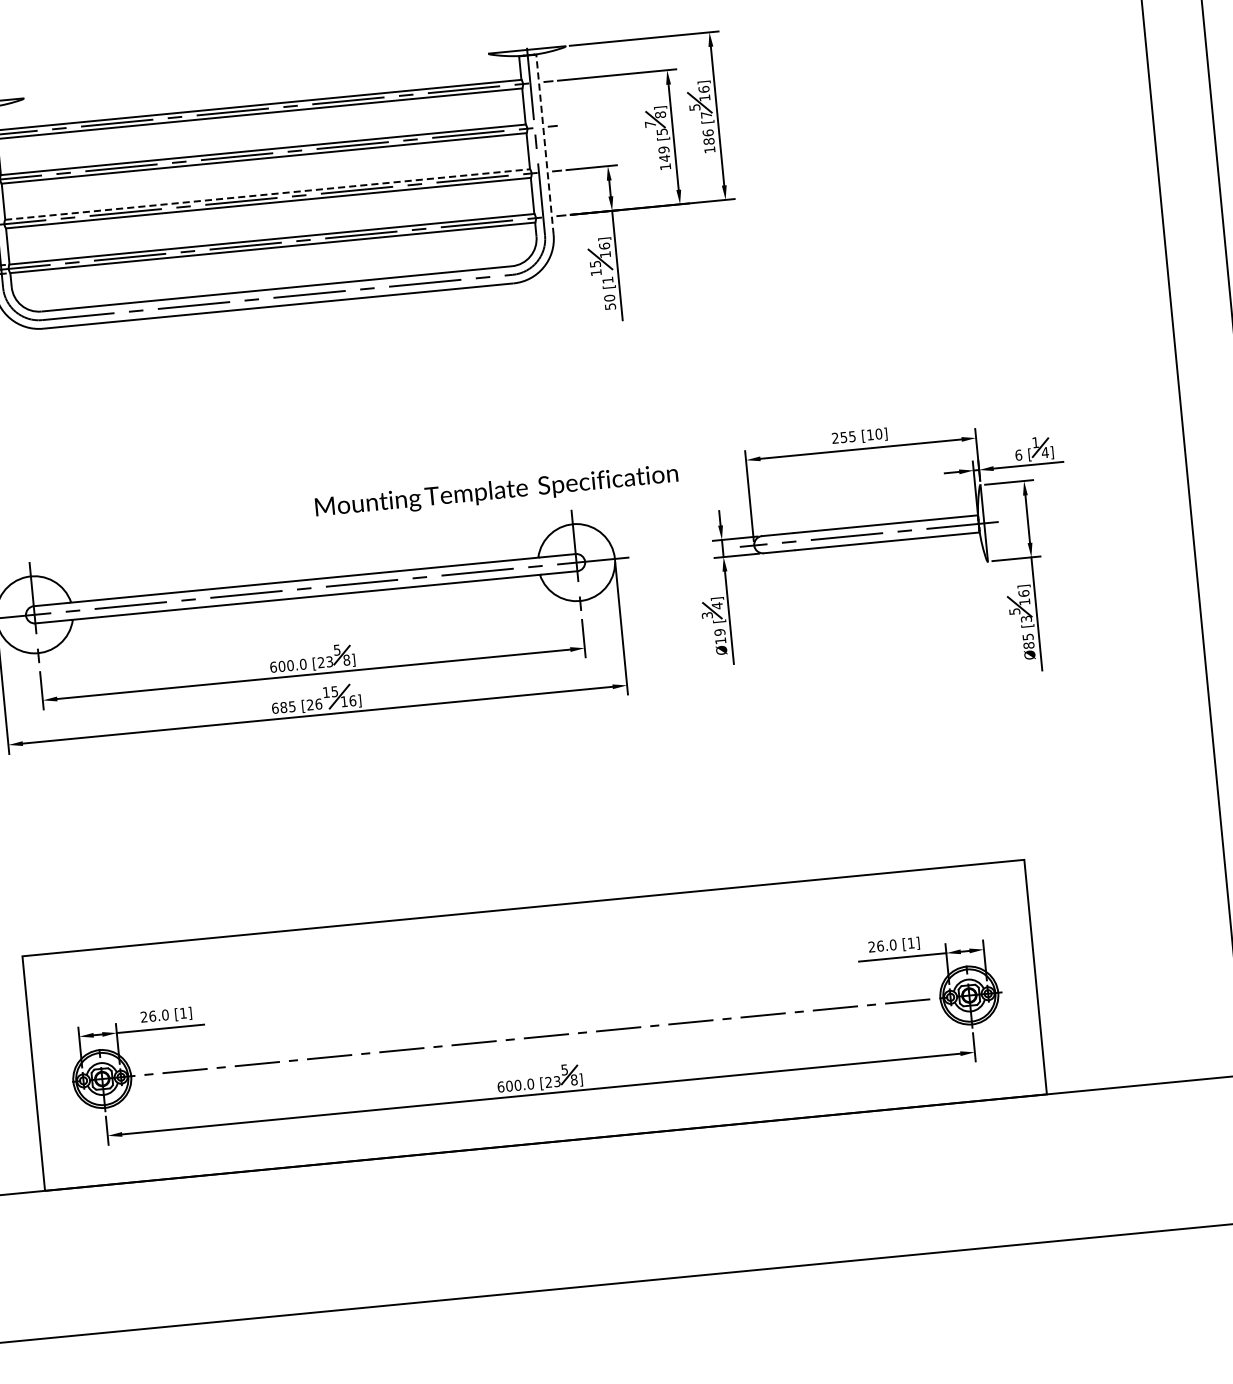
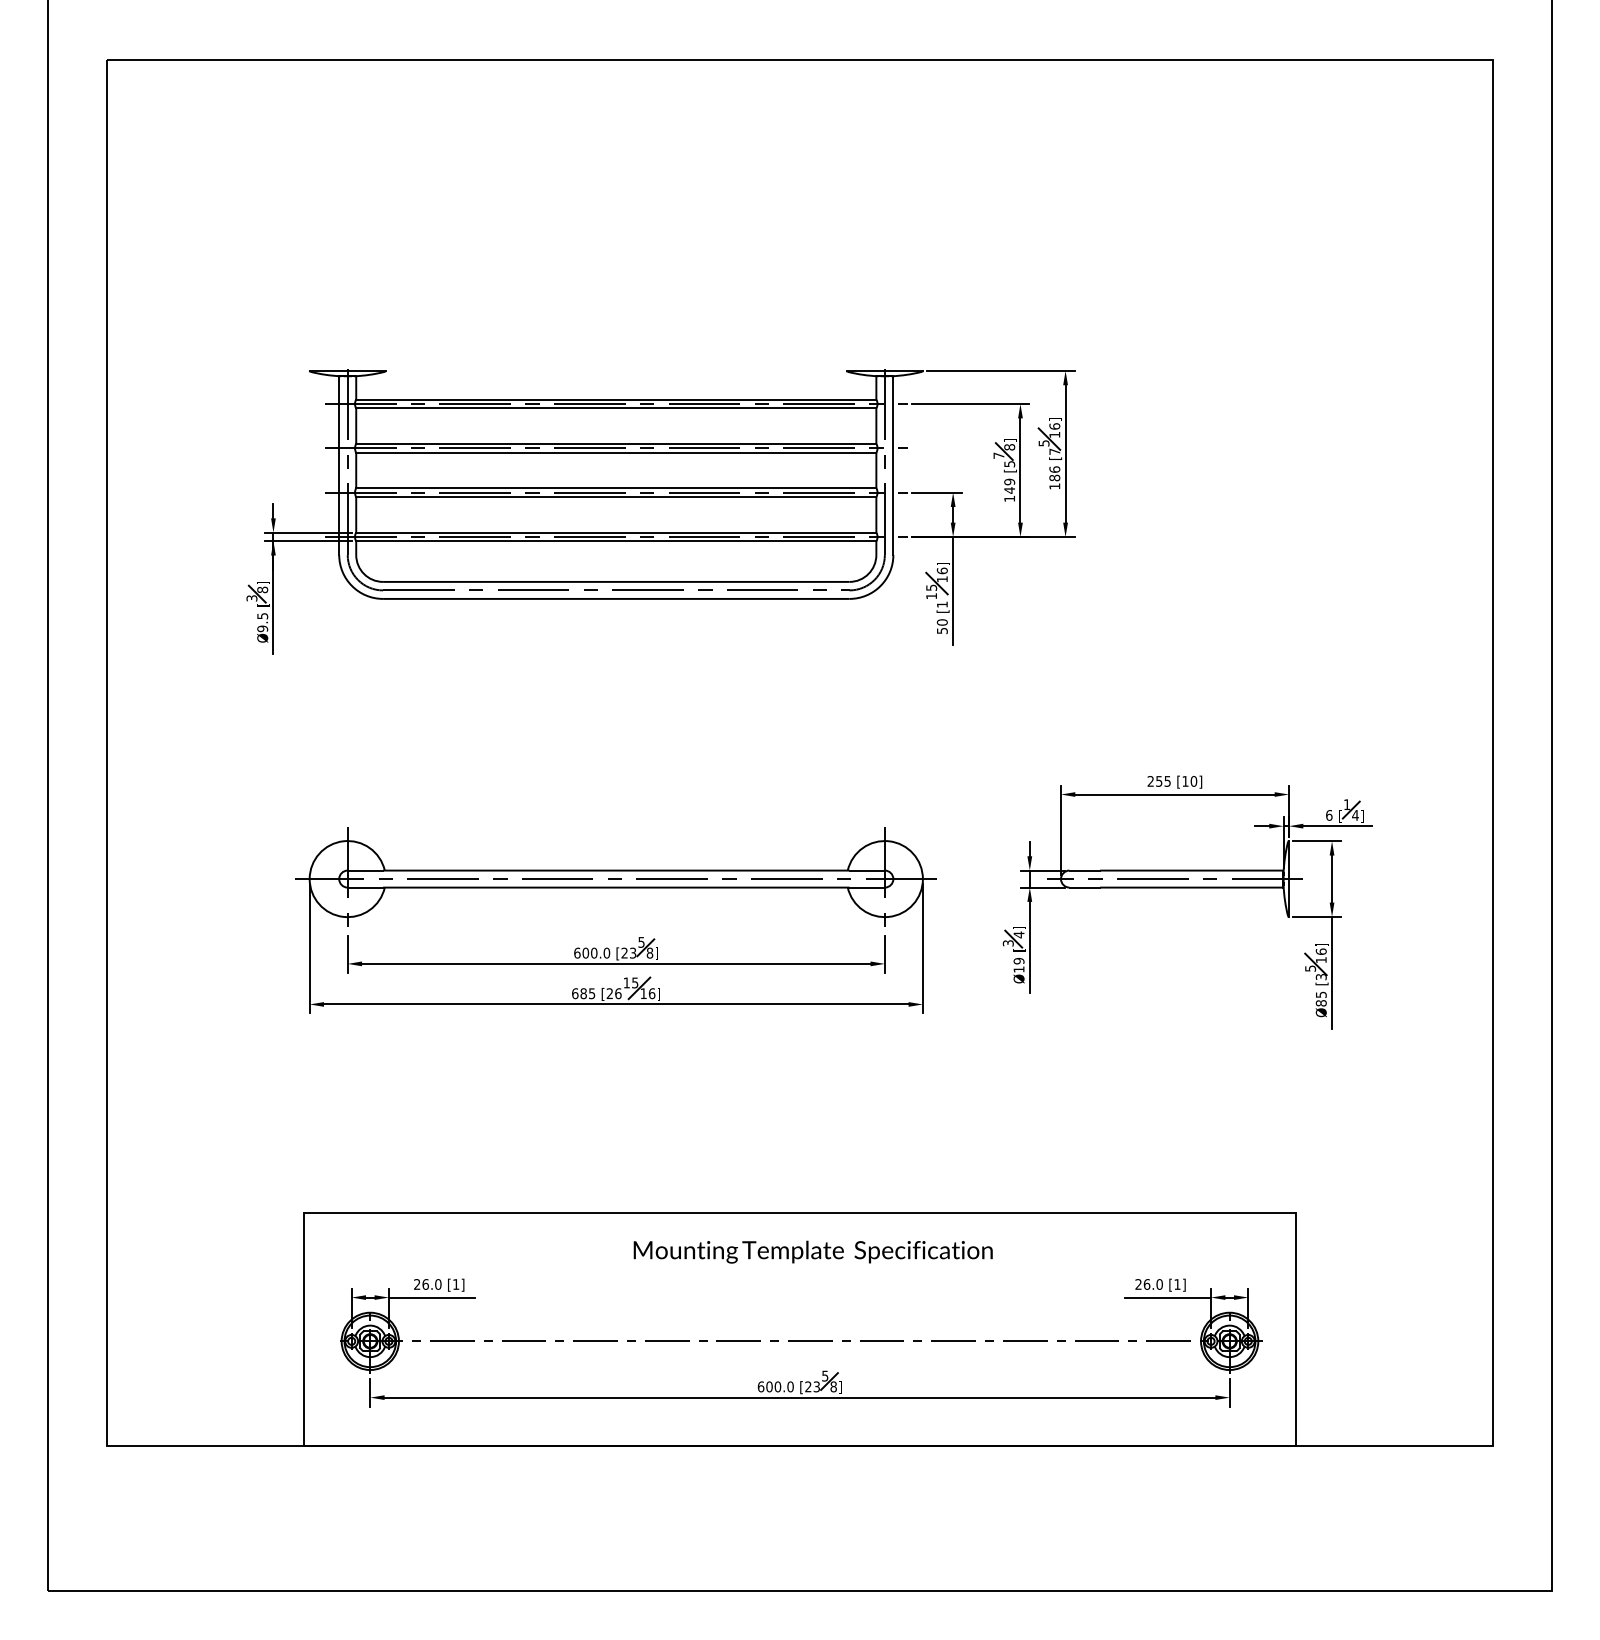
line: (545, 144) -> (893, 465), dashed -> solid
line: (267, 194) -> (616, 488), dashed -> solid
text: (496, 491) -> (812, 1251), moved

